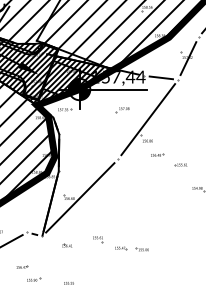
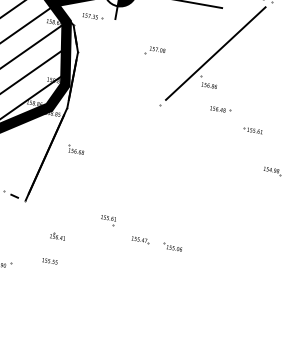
part: (122, 110) -> (154, 51), moved
line: (80, 197) -> (93, 152), removed
part: (67, 245) -> (58, 236), moved
text: (68, 283) -> (49, 261), moved

